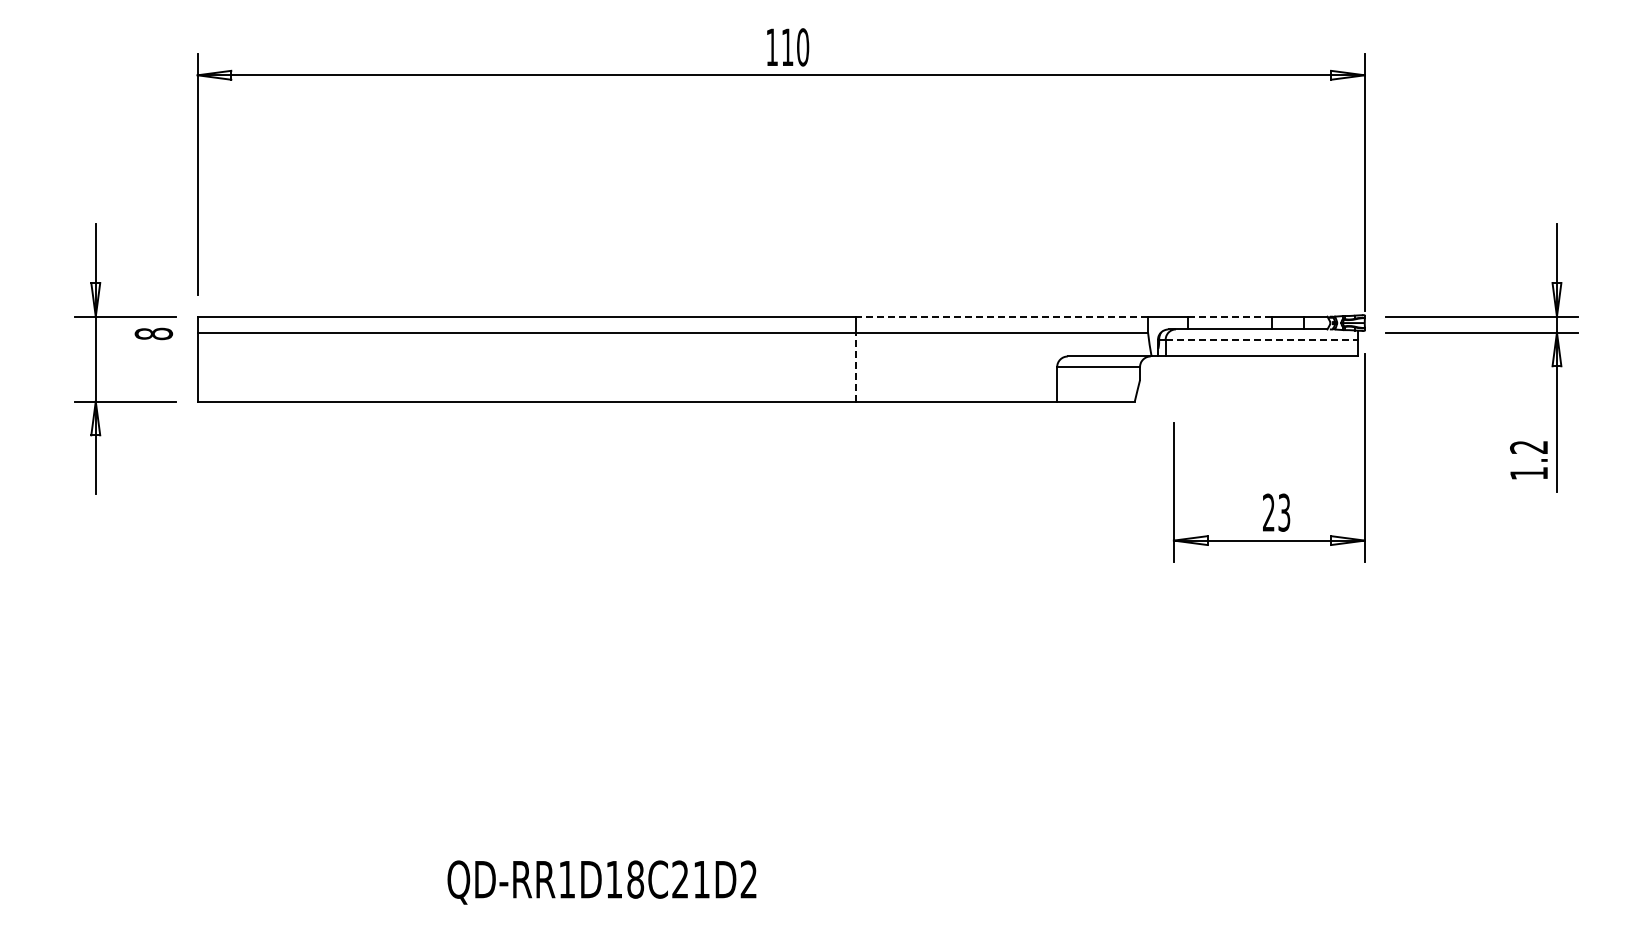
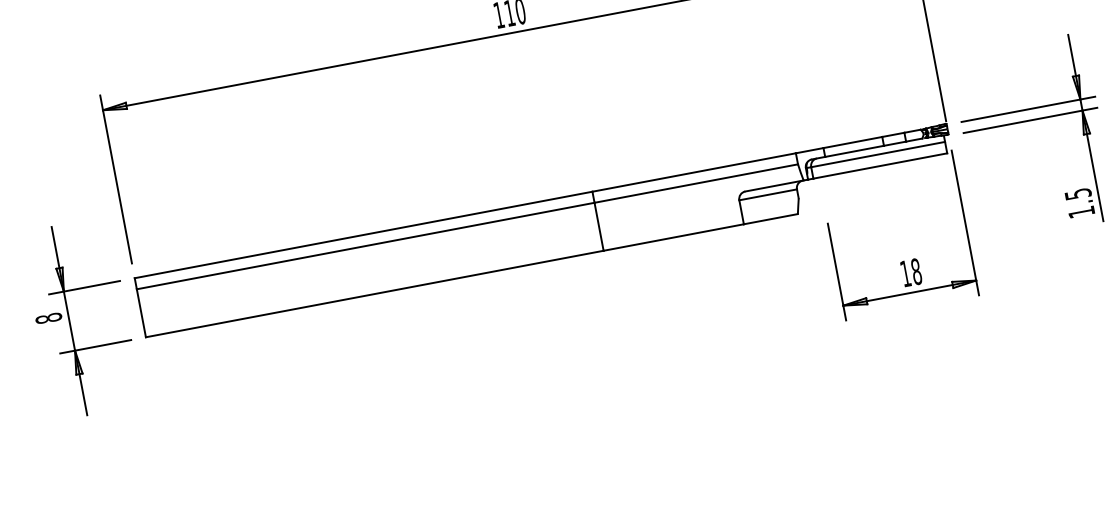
line: (1001, 316) -> (693, 172), dashed -> solid
line: (1229, 316) -> (852, 142), dashed -> solid
text: (153, 333) -> (48, 318), moved
line: (1262, 340) -> (878, 154), dashed -> solid
line: (855, 366) -> (598, 226), dashed -> solid
text: (1529, 447) -> (1078, 194), 1.2 -> 1.5
text: (1276, 512) -> (911, 272), 23 -> 18

